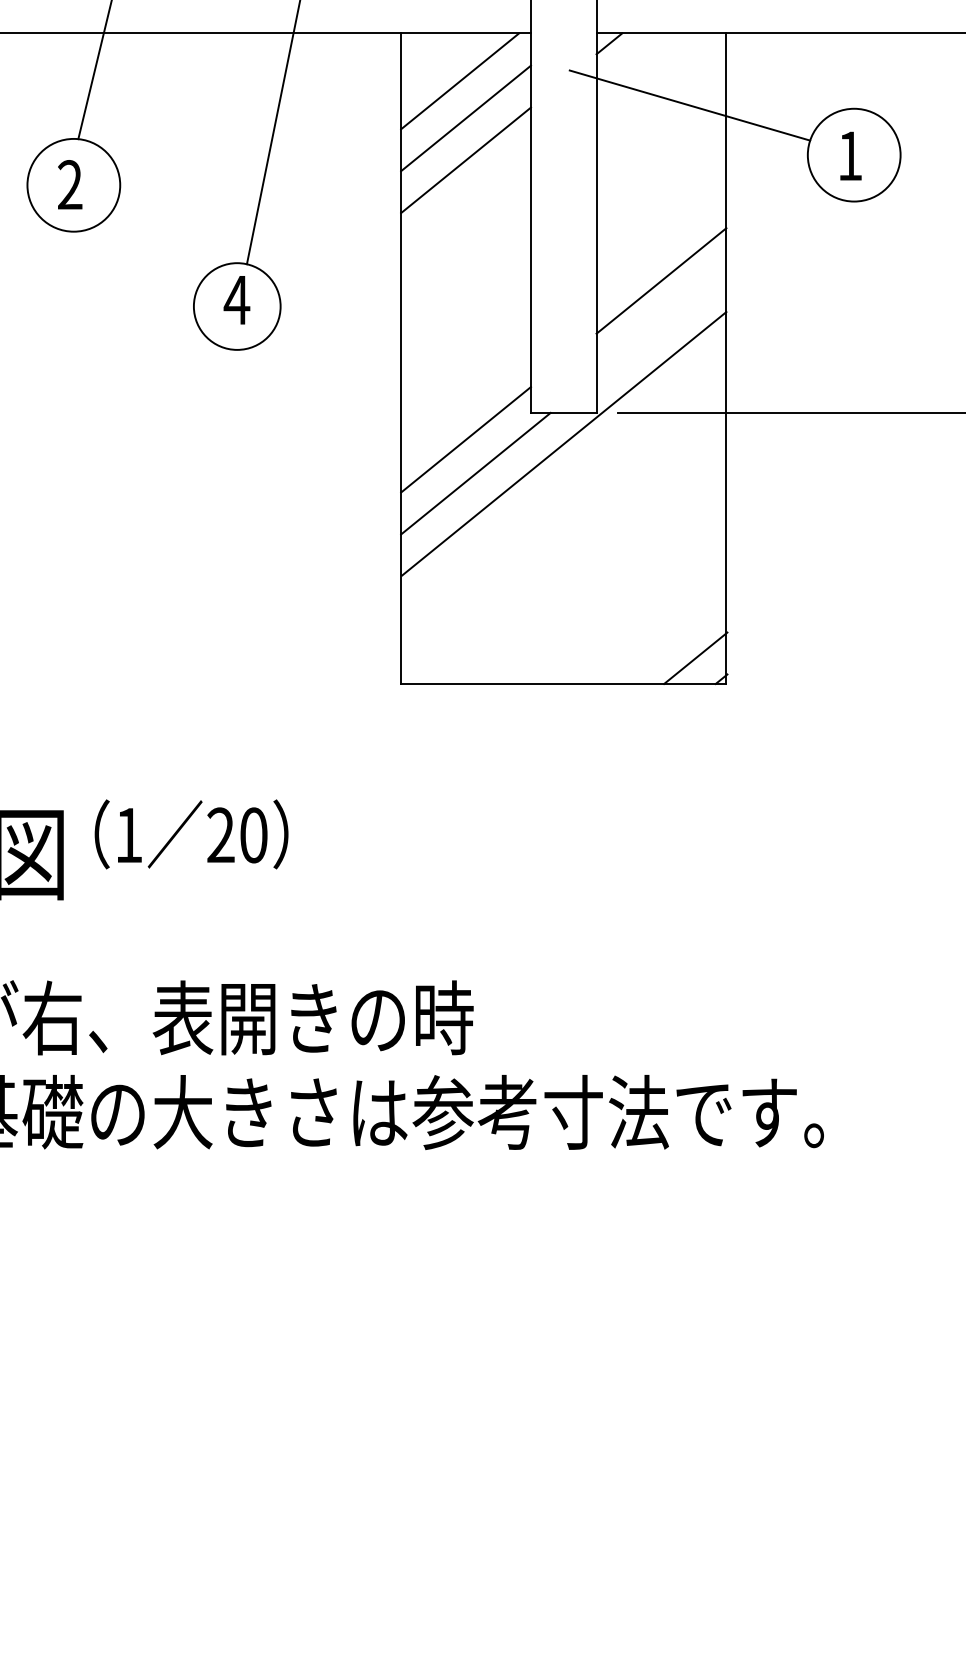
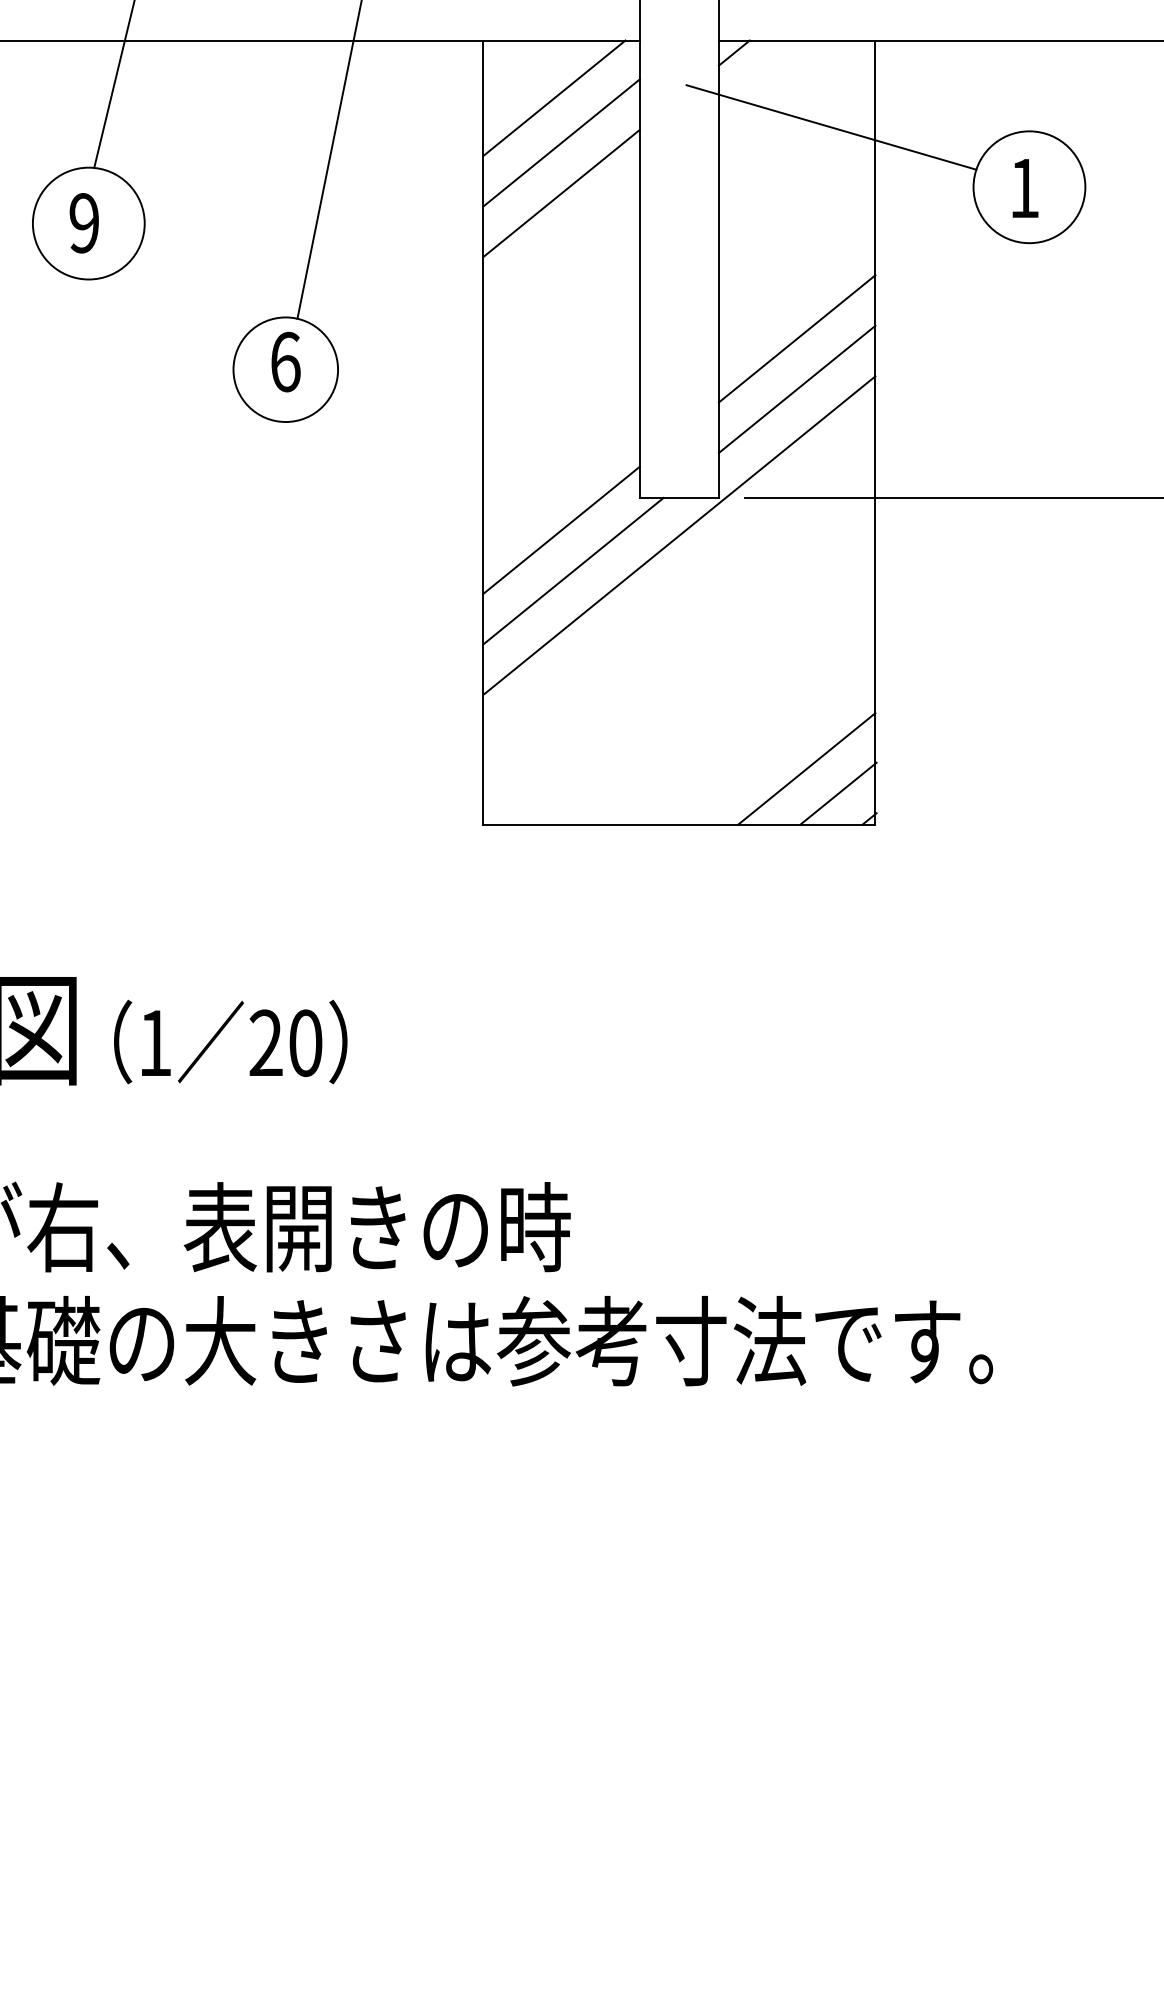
text: (70, 185) -> (84, 223), 2 -> 9
text: (237, 299) -> (285, 361), 4 -> 6
line: (660, 322) -> (796, 389), added
line: (669, 637) -> (806, 768), added
text: (191, 833) -> (230, 1041), moved

